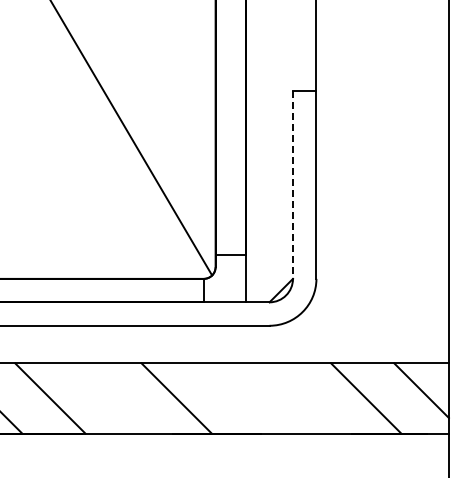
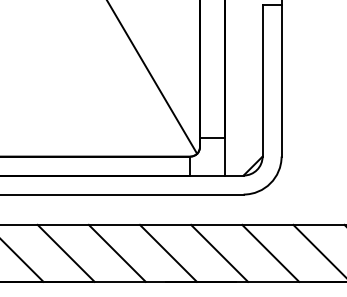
line: (292, 185) -> (262, 81), dashed -> solid
line: (113, 398) -> (117, 253), added
line: (239, 398) -> (219, 253), added
line: (302, 398) -> (270, 253), added

